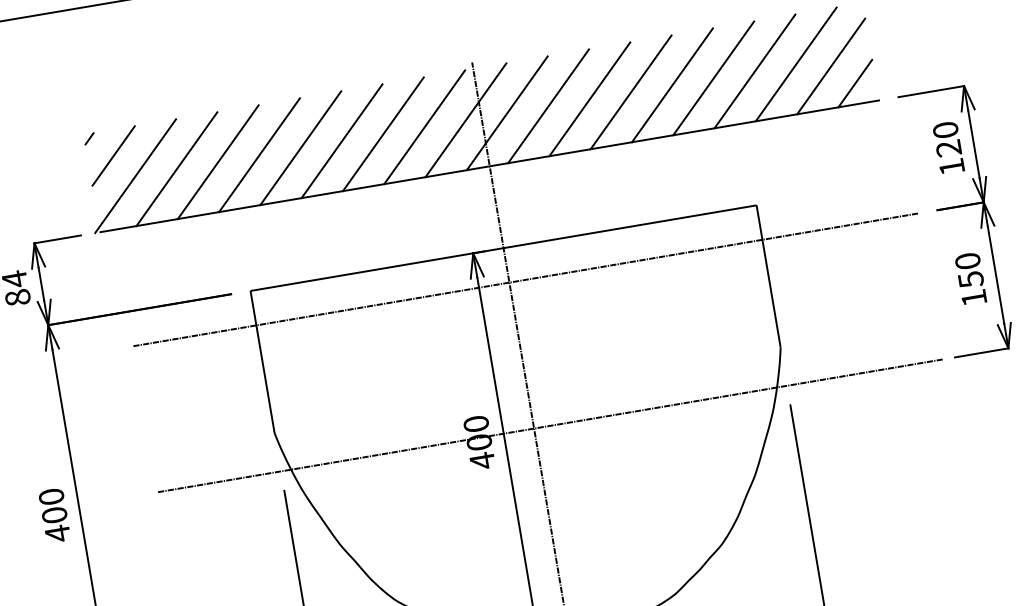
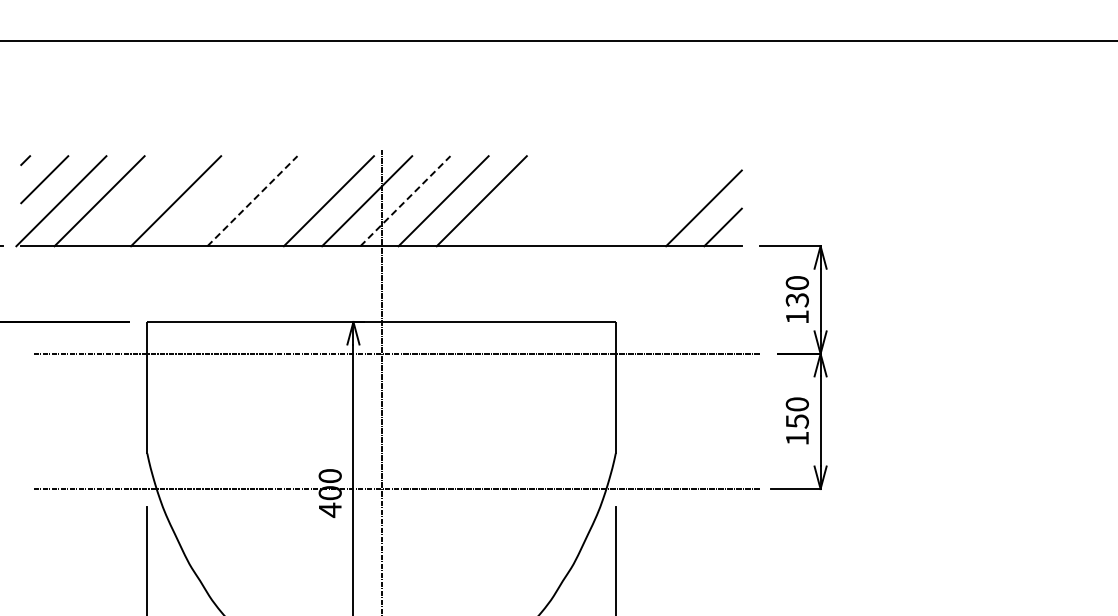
line: (795, 64) -> (672, 201), removed
line: (754, 71) -> (634, 201), removed
line: (713, 78) -> (596, 201), removed
line: (672, 85) -> (558, 201), removed
line: (630, 92) -> (519, 201), removed
line: (507, 113) -> (405, 201), solid -> dashed
line: (383, 134) -> (290, 201), removed
line: (342, 141) -> (252, 201), solid -> dashed
line: (301, 148) -> (214, 201), removed
text: (949, 148) -> (797, 300), 120 -> 130
line: (217, 162) -> (137, 201), removed

